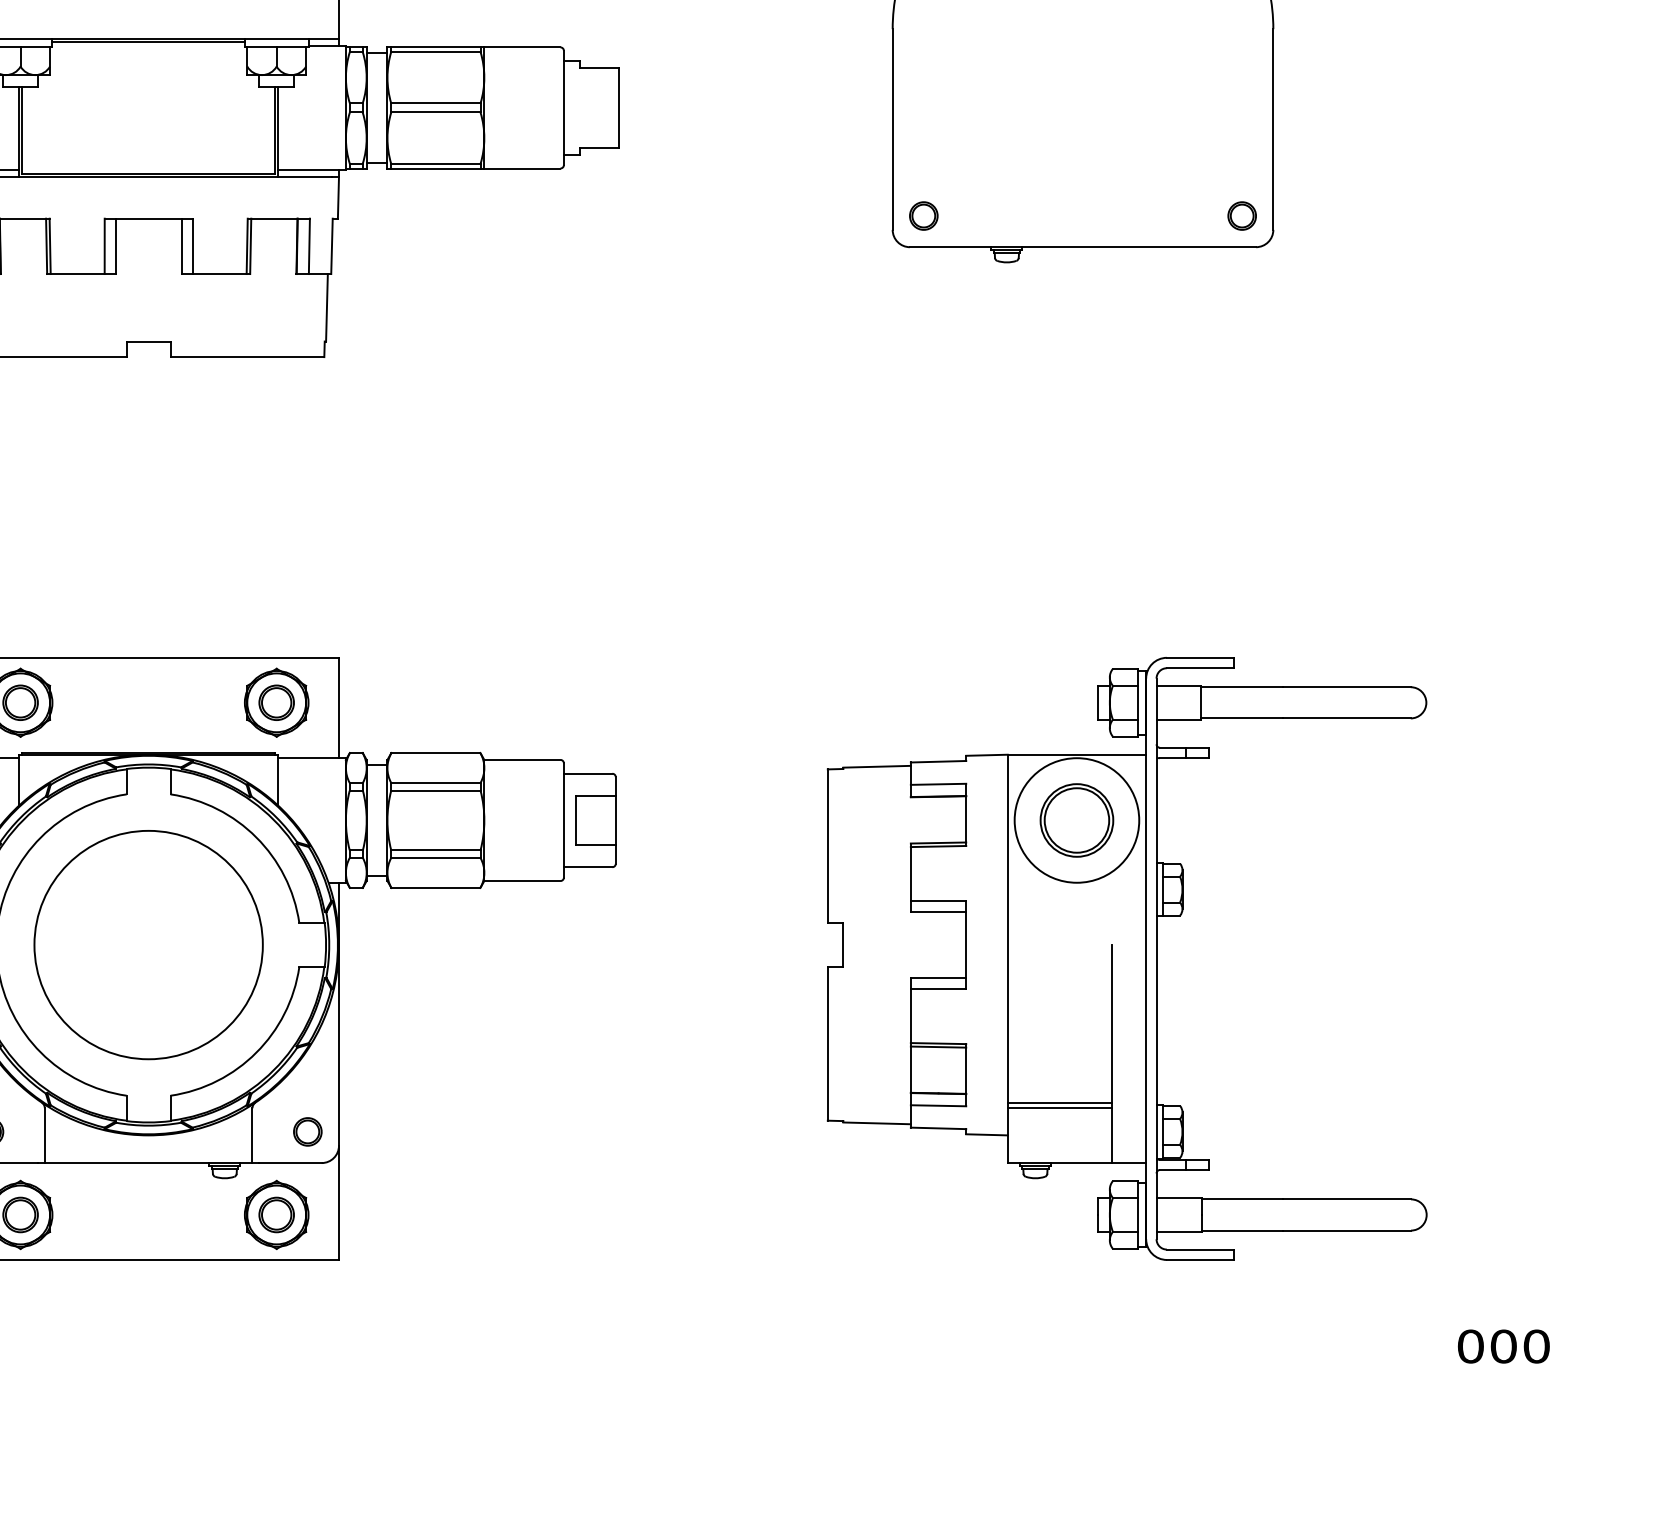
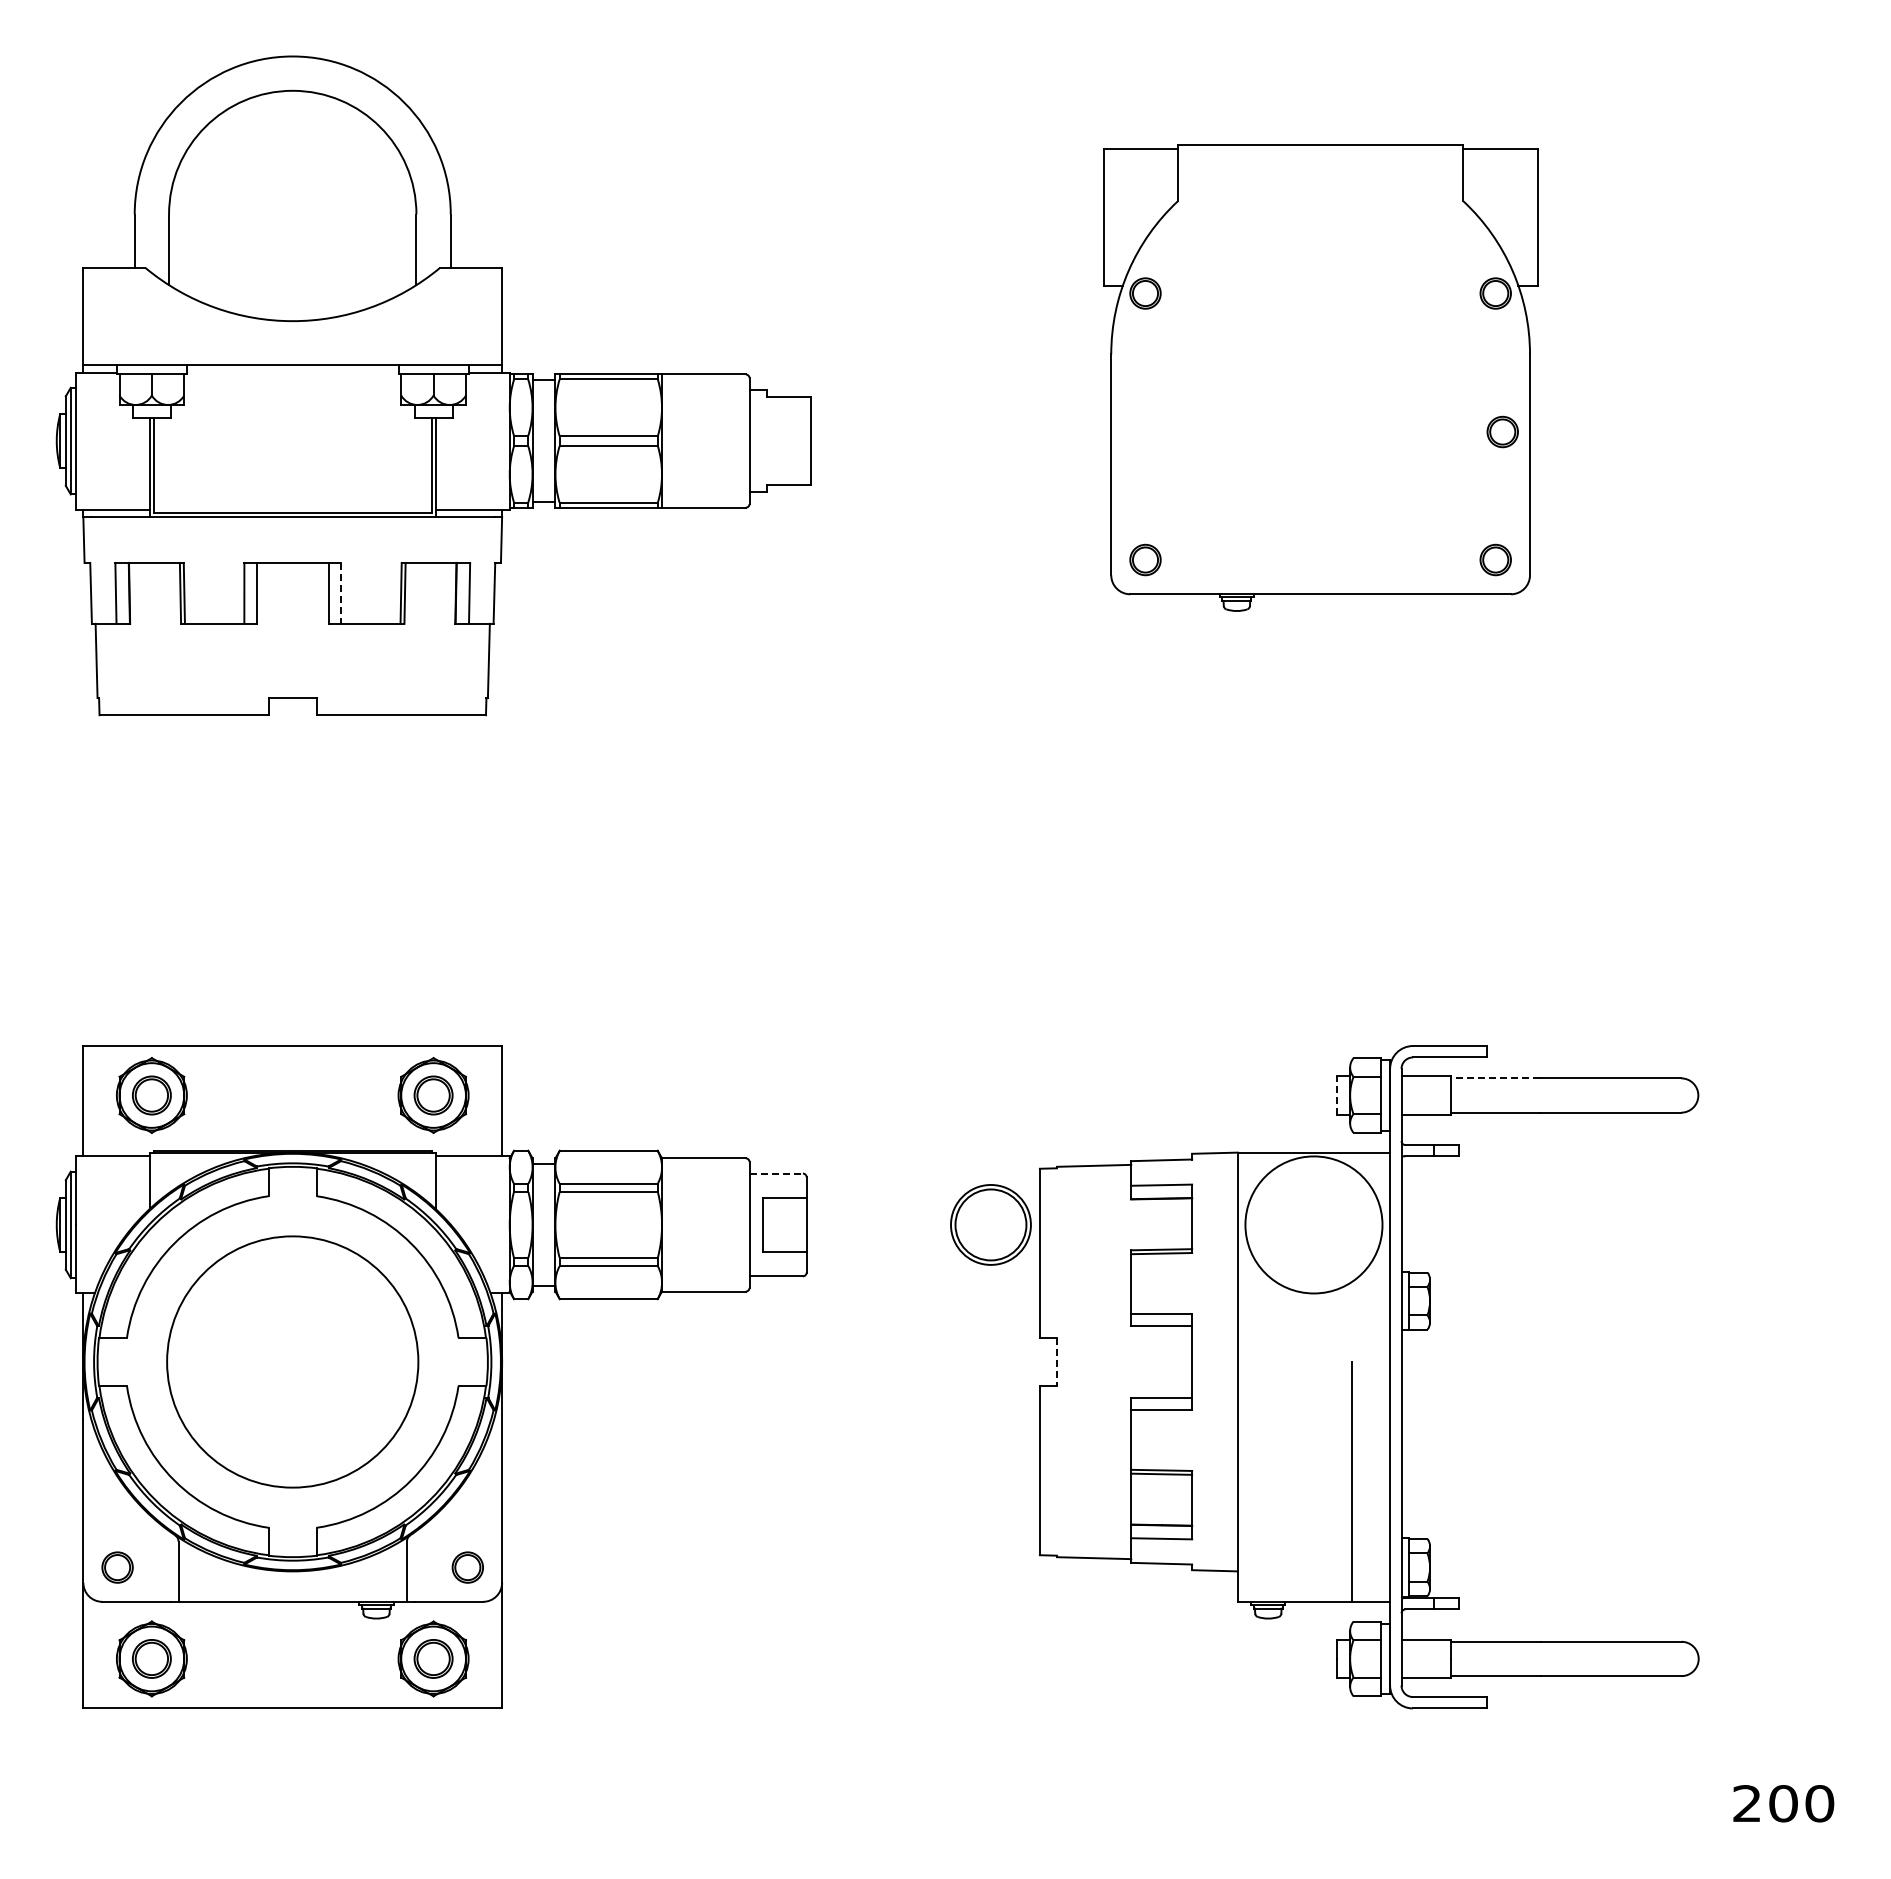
line: (148, 41) -> (292, 368), removed
part: (1248, 99) -> (1502, 431), added
line: (192, 246) -> (341, 593), solid -> dashed
line: (1241, 687) -> (1495, 1078), solid -> dashed
line: (1097, 702) -> (1336, 1095), solid -> dashed
line: (588, 773) -> (776, 1173), solid -> dashed
part: (1076, 820) -> (990, 1224), moved
line: (843, 945) -> (1057, 1362), solid -> dashed
line: (1059, 1102) -> (1294, 1535), removed
line: (1059, 1108) -> (1294, 1541), removed
text: (1471, 1346) -> (1747, 1803), 000 -> 200

